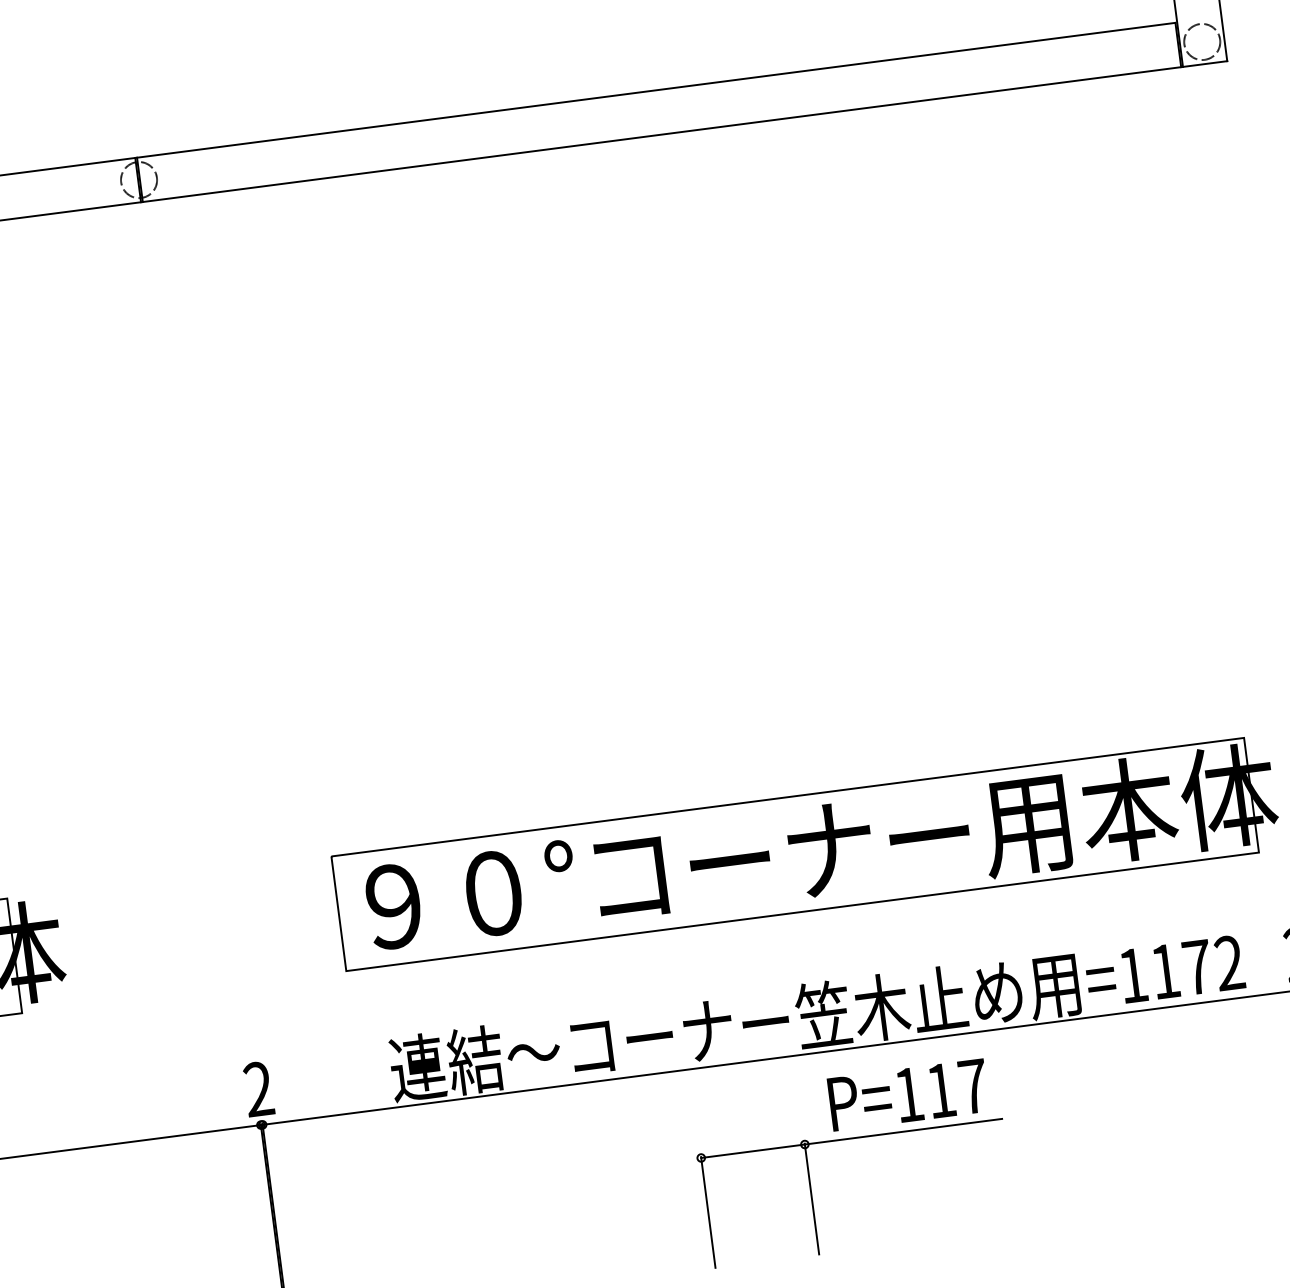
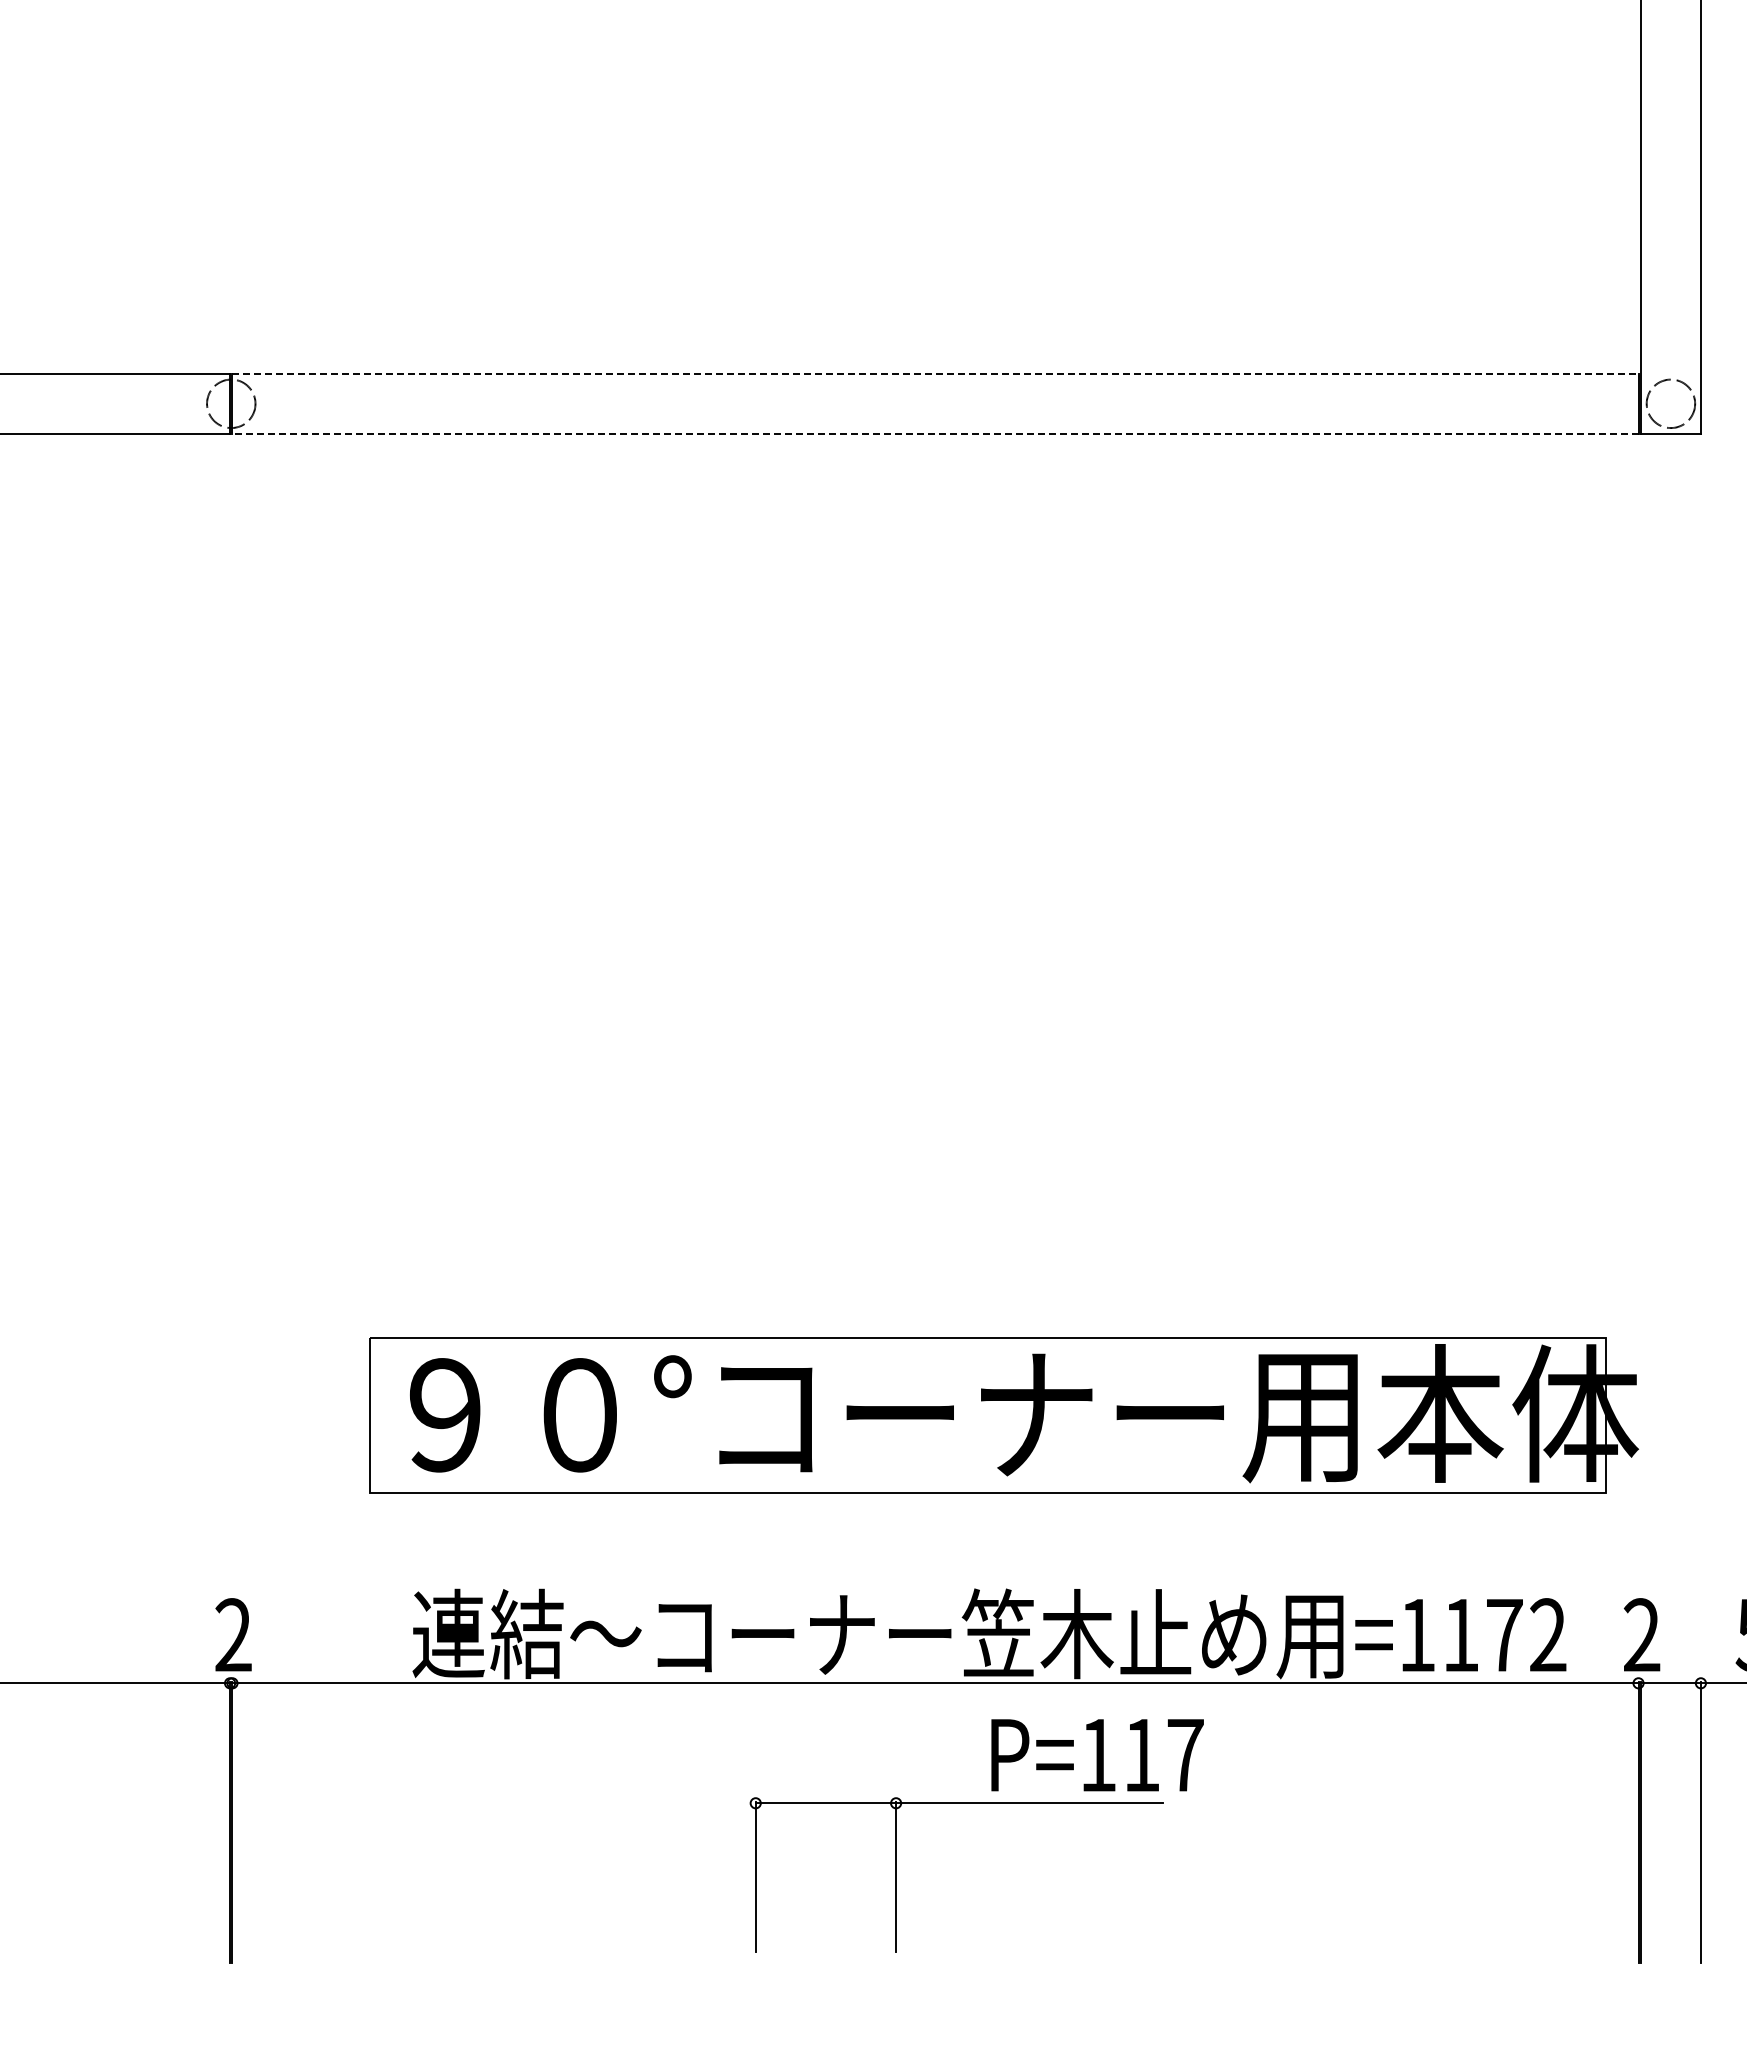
line: (656, 90) -> (936, 373), solid -> dashed
line: (661, 134) -> (935, 433), solid -> dashed
part: (812, 1197) -> (896, 1874), moved

